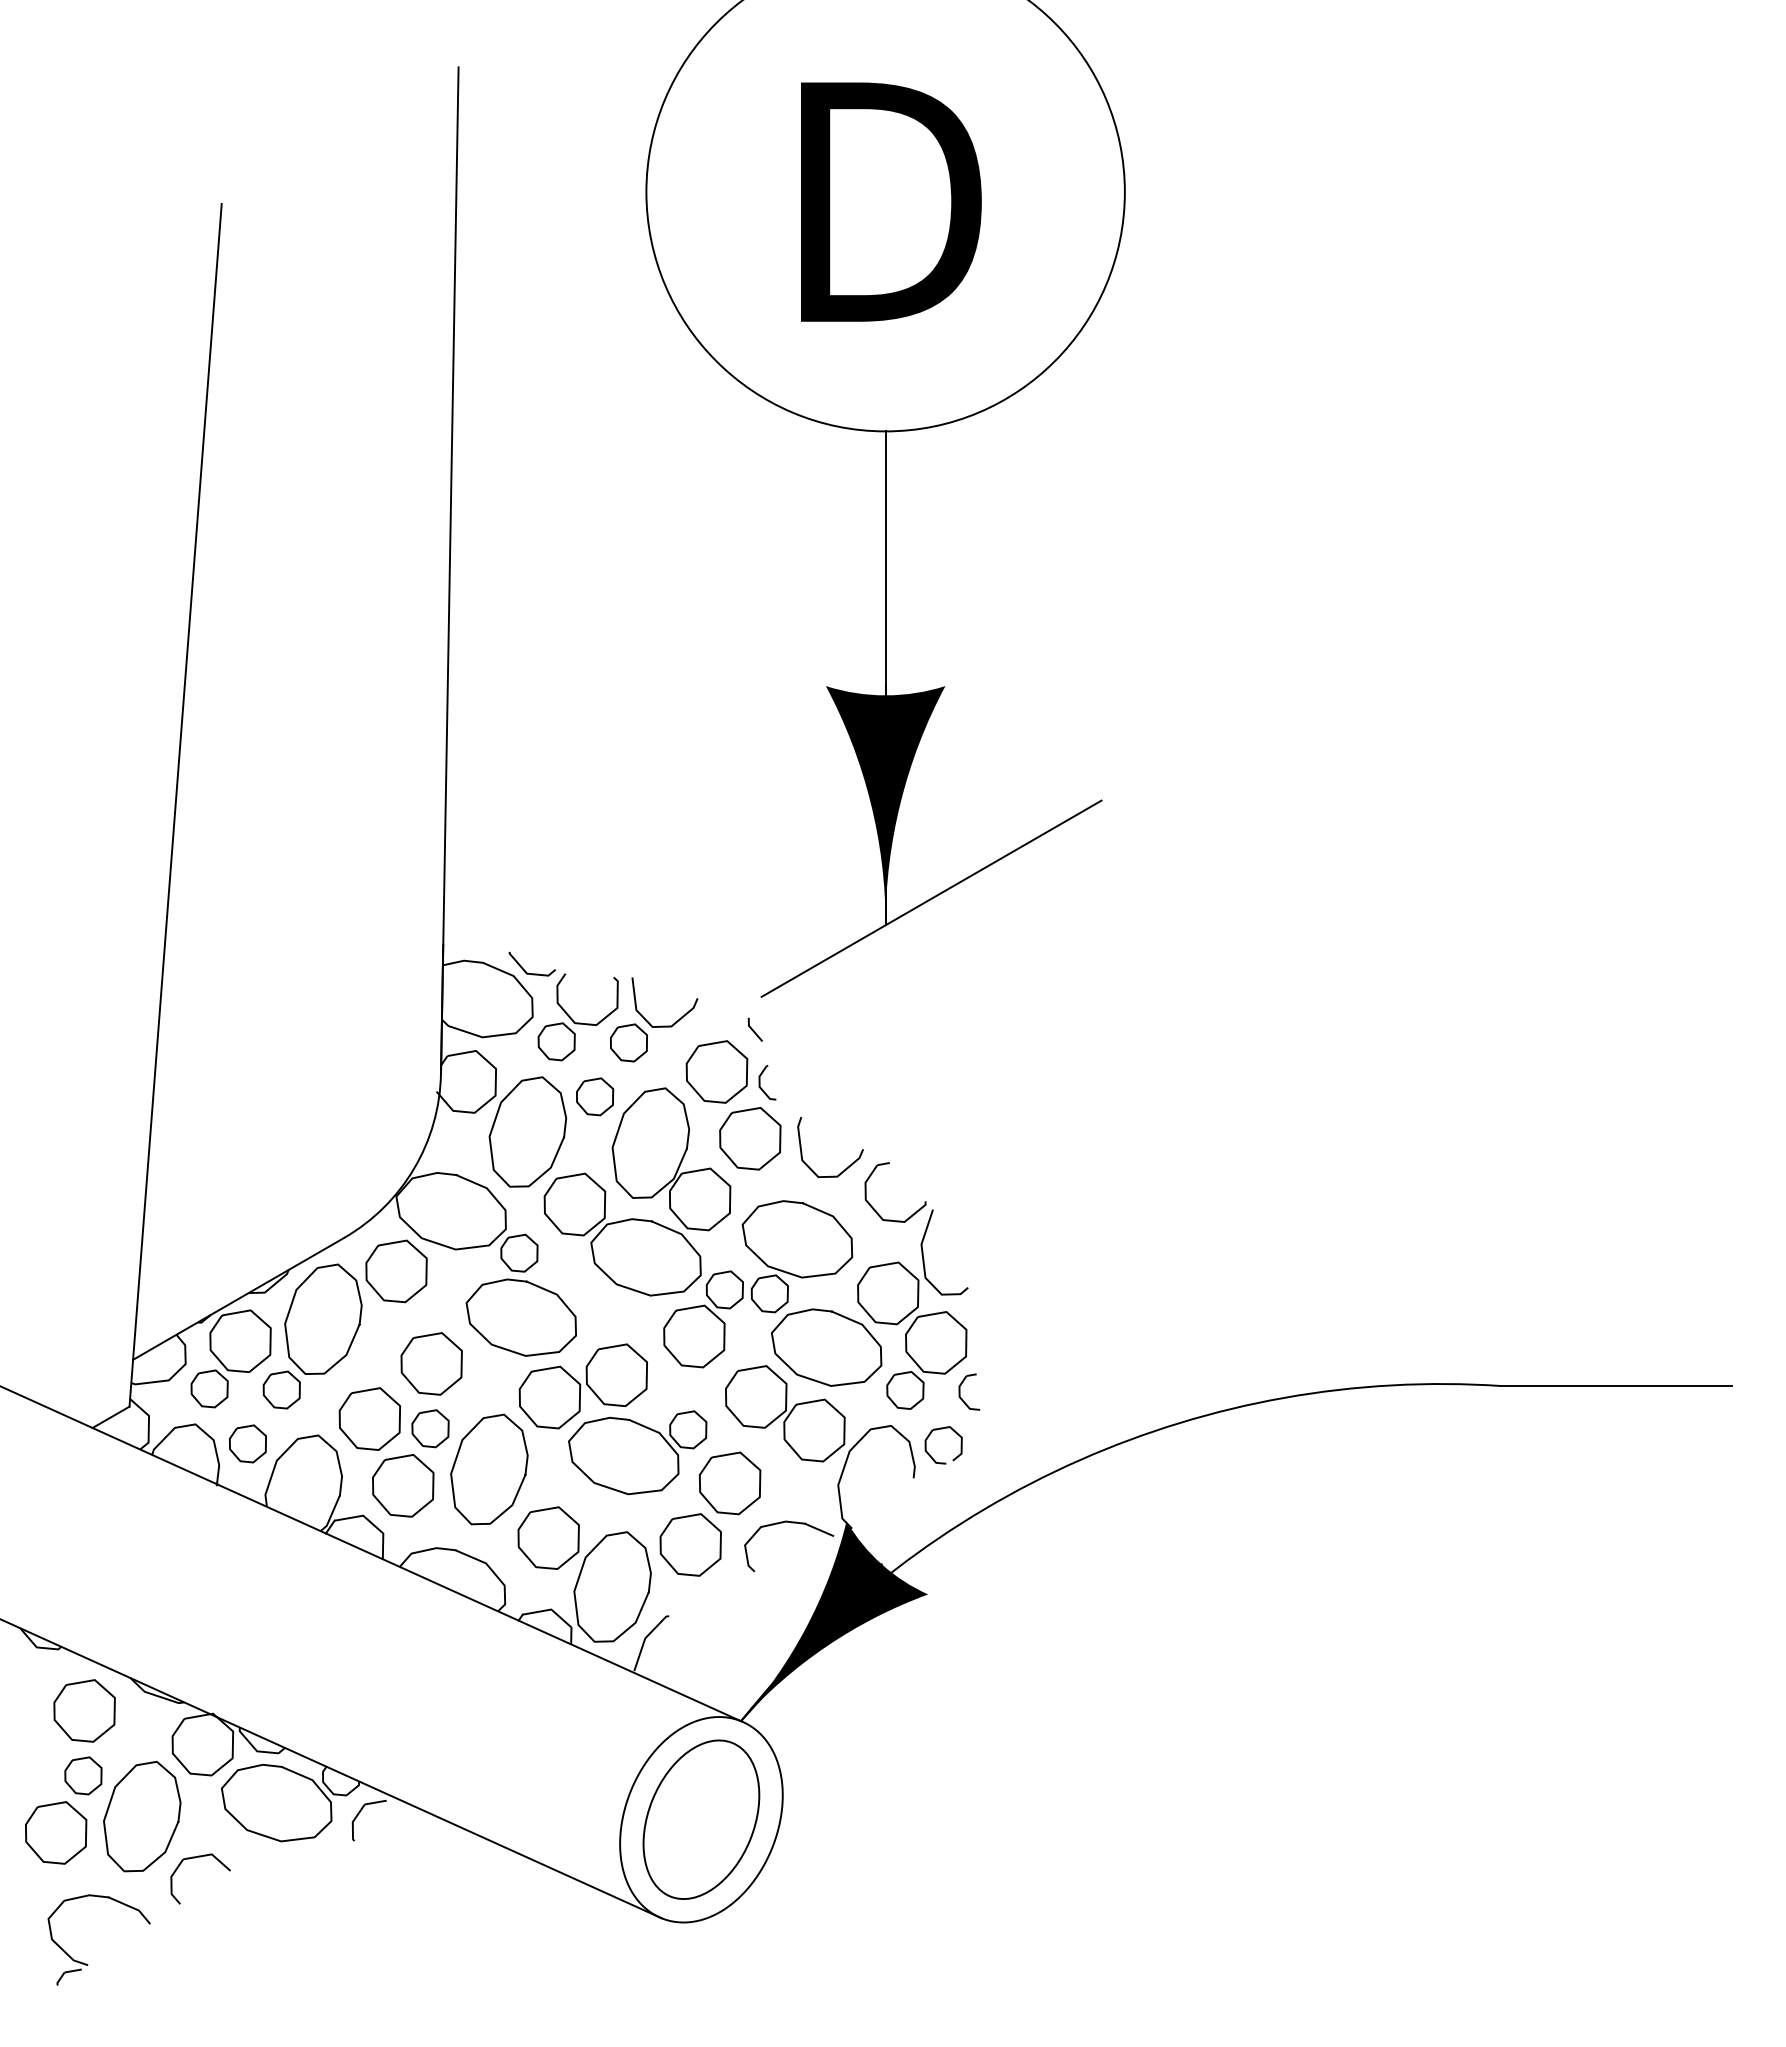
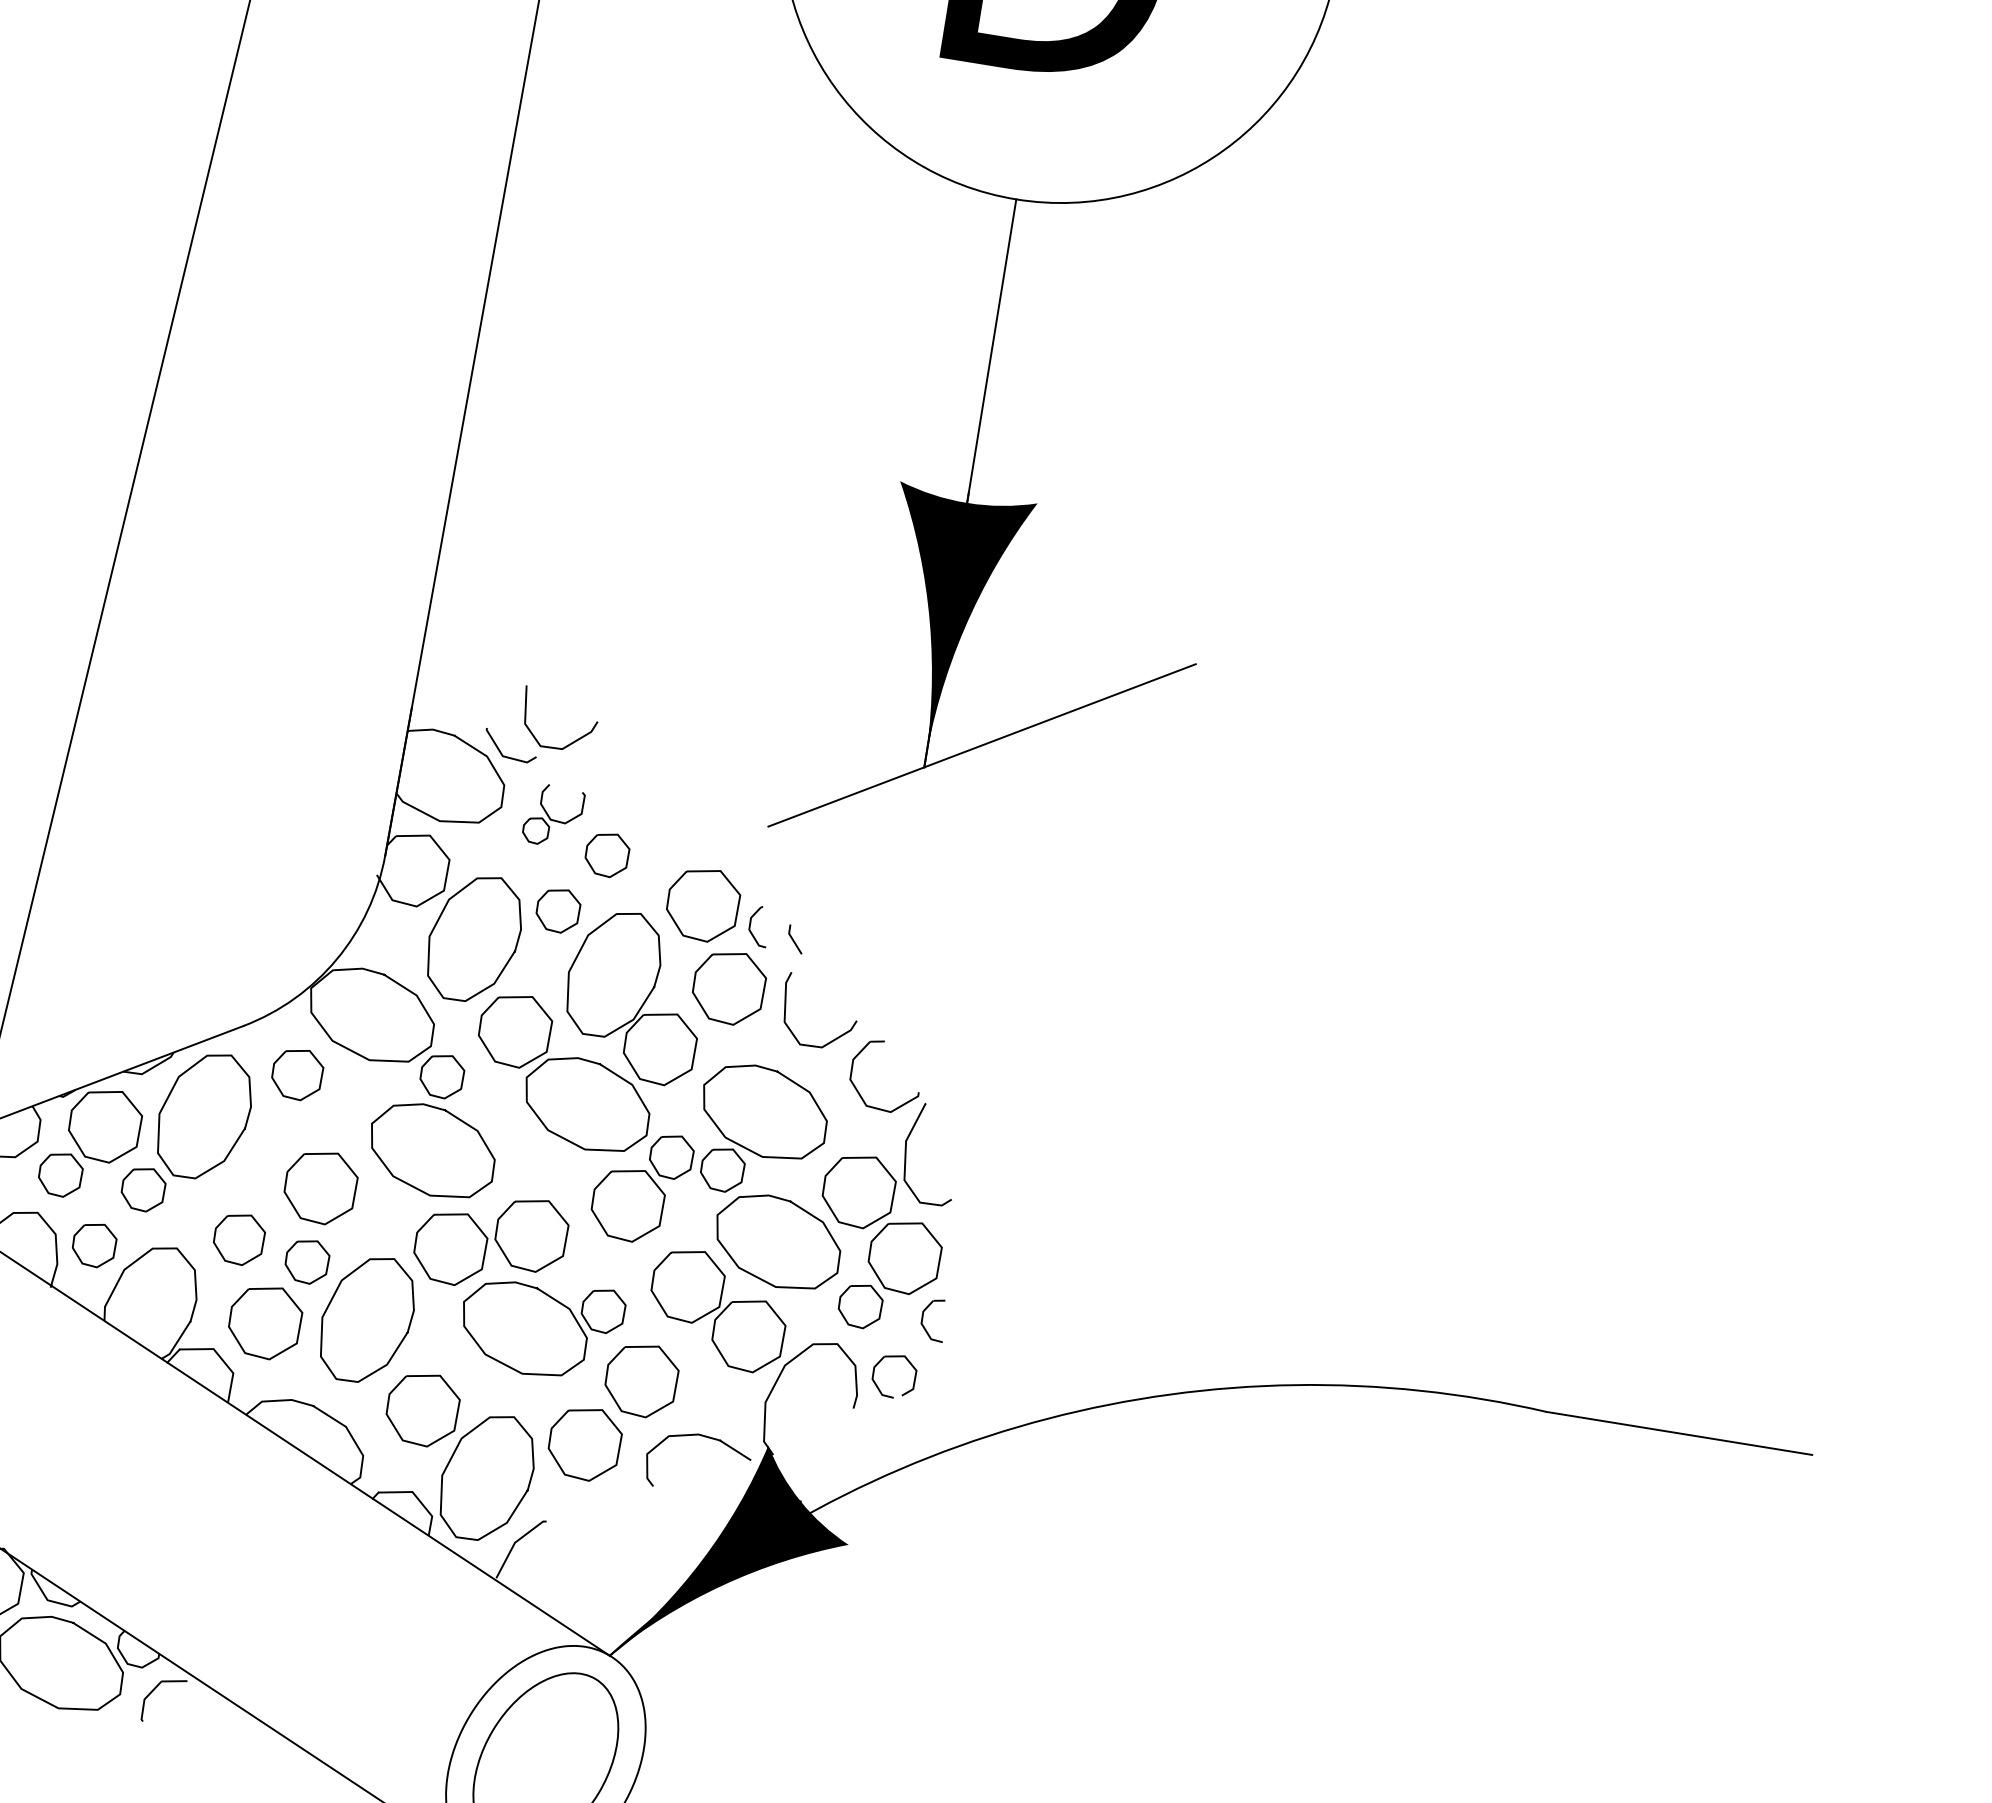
part: (577, 1017) -> (552, 816), size x0.6
curve: (680, 1017) -> (574, 740), moved
line: (753, 1029) -> (793, 938), moved
part: (396, 1271) -> (297, 1074), size x0.7
part: (369, 1418) -> (238, 1238), size x0.7

